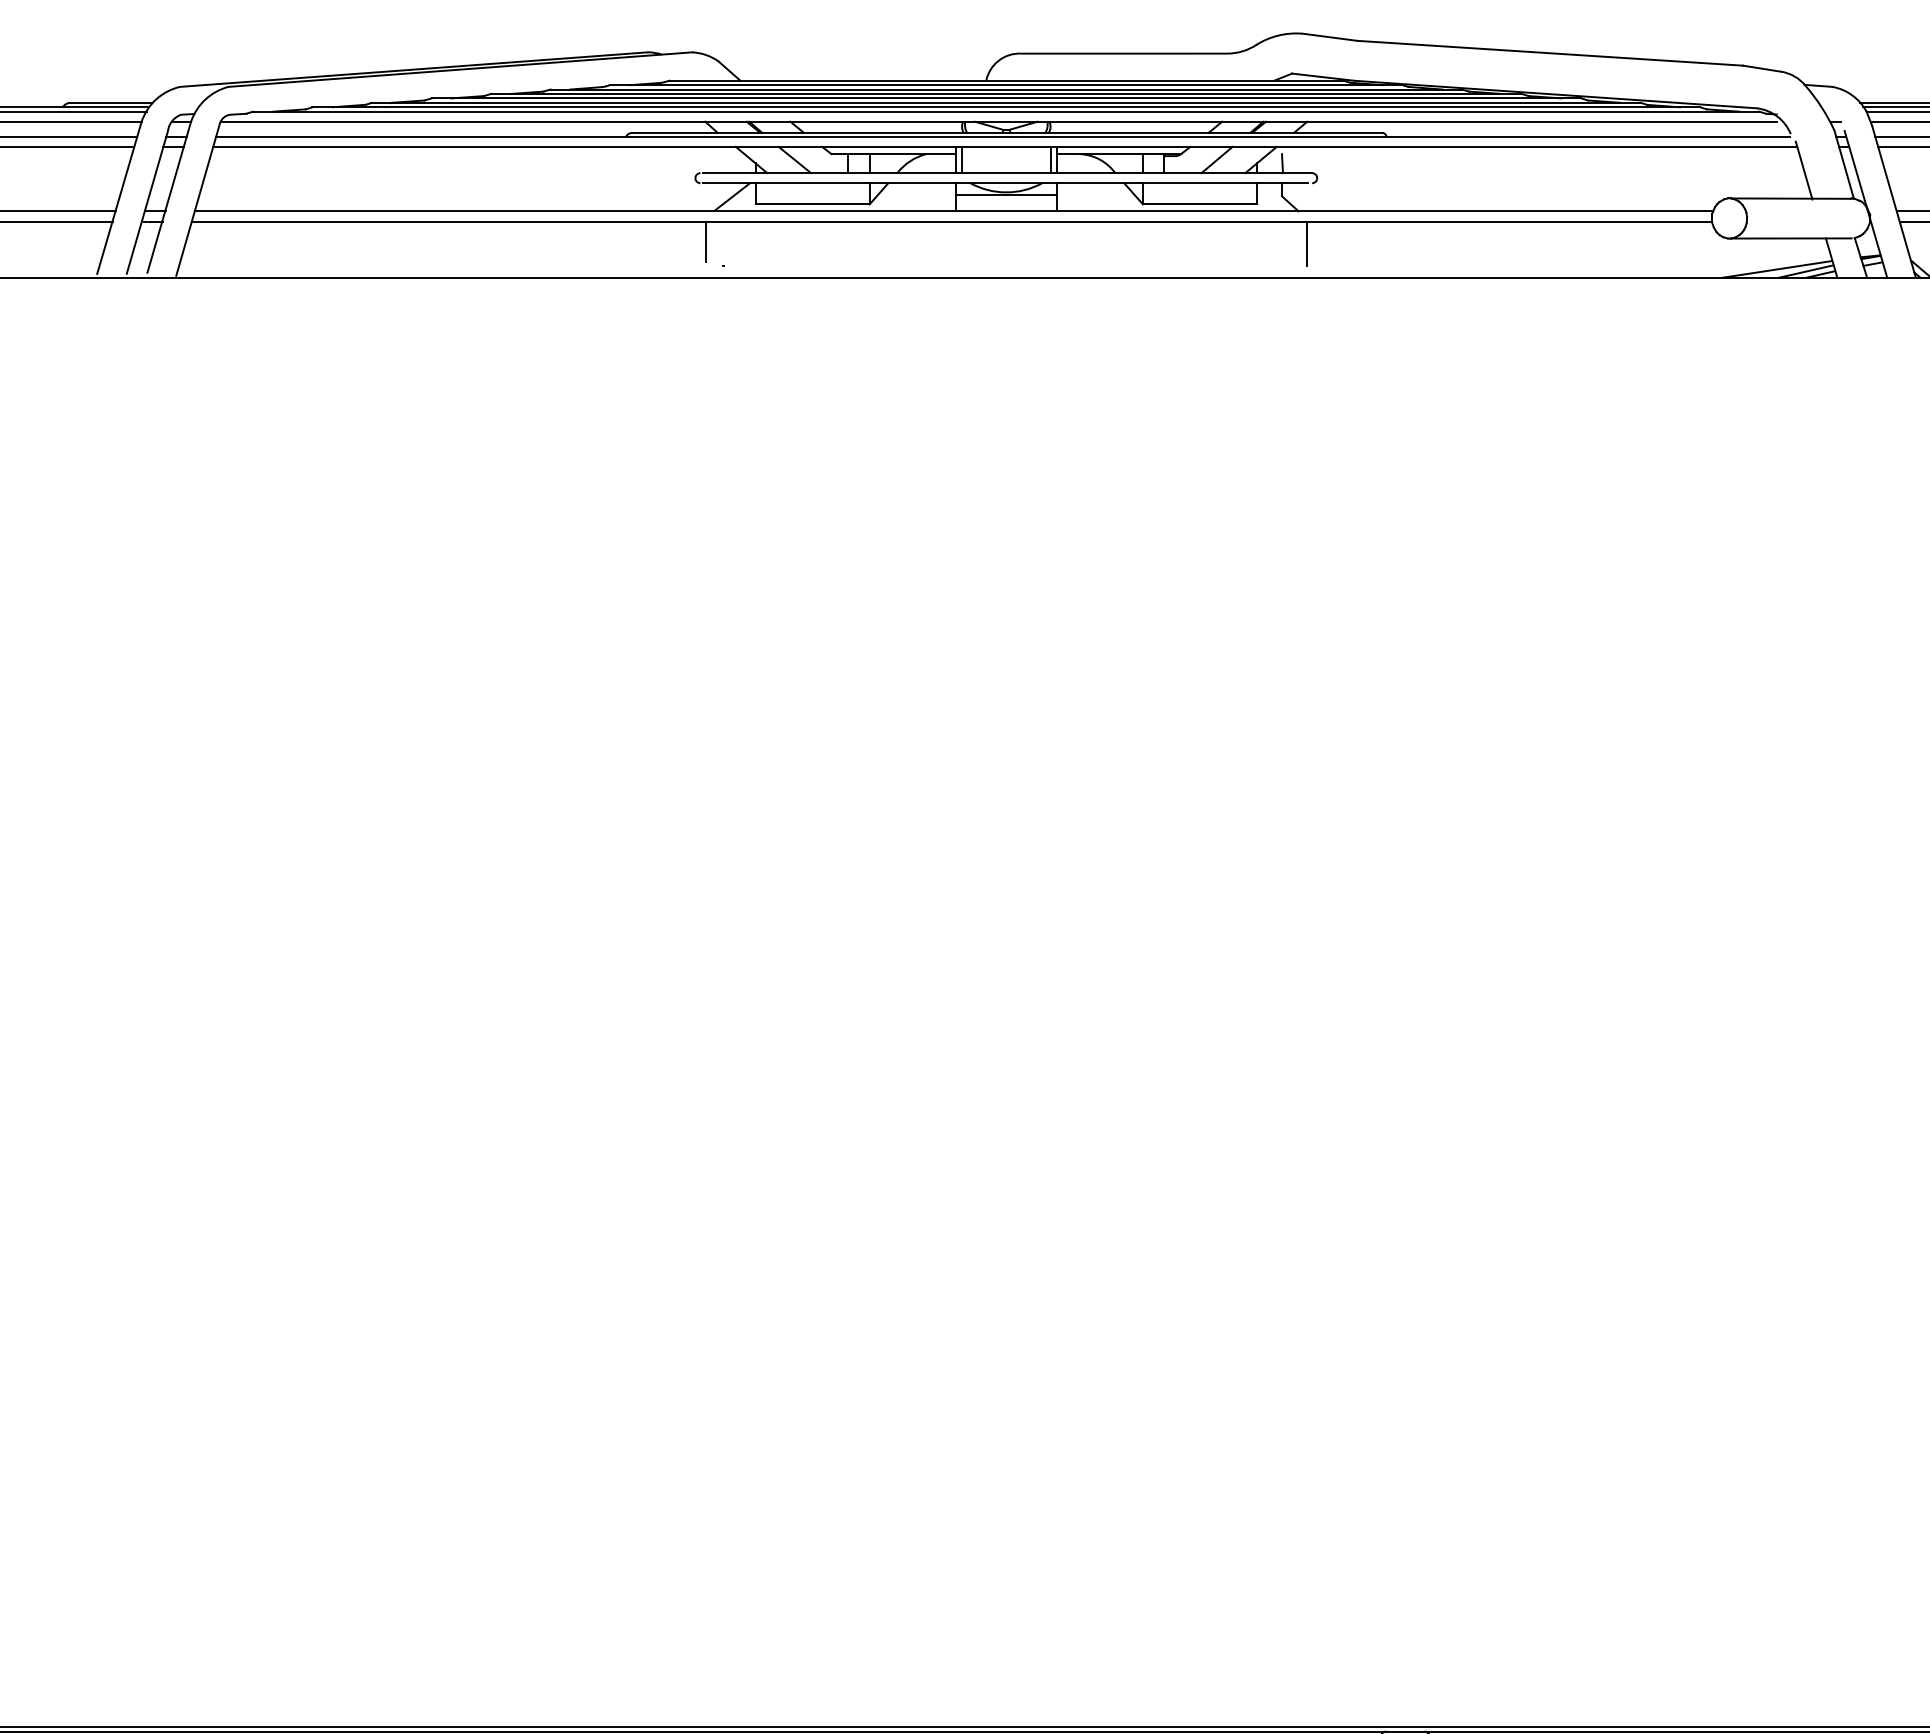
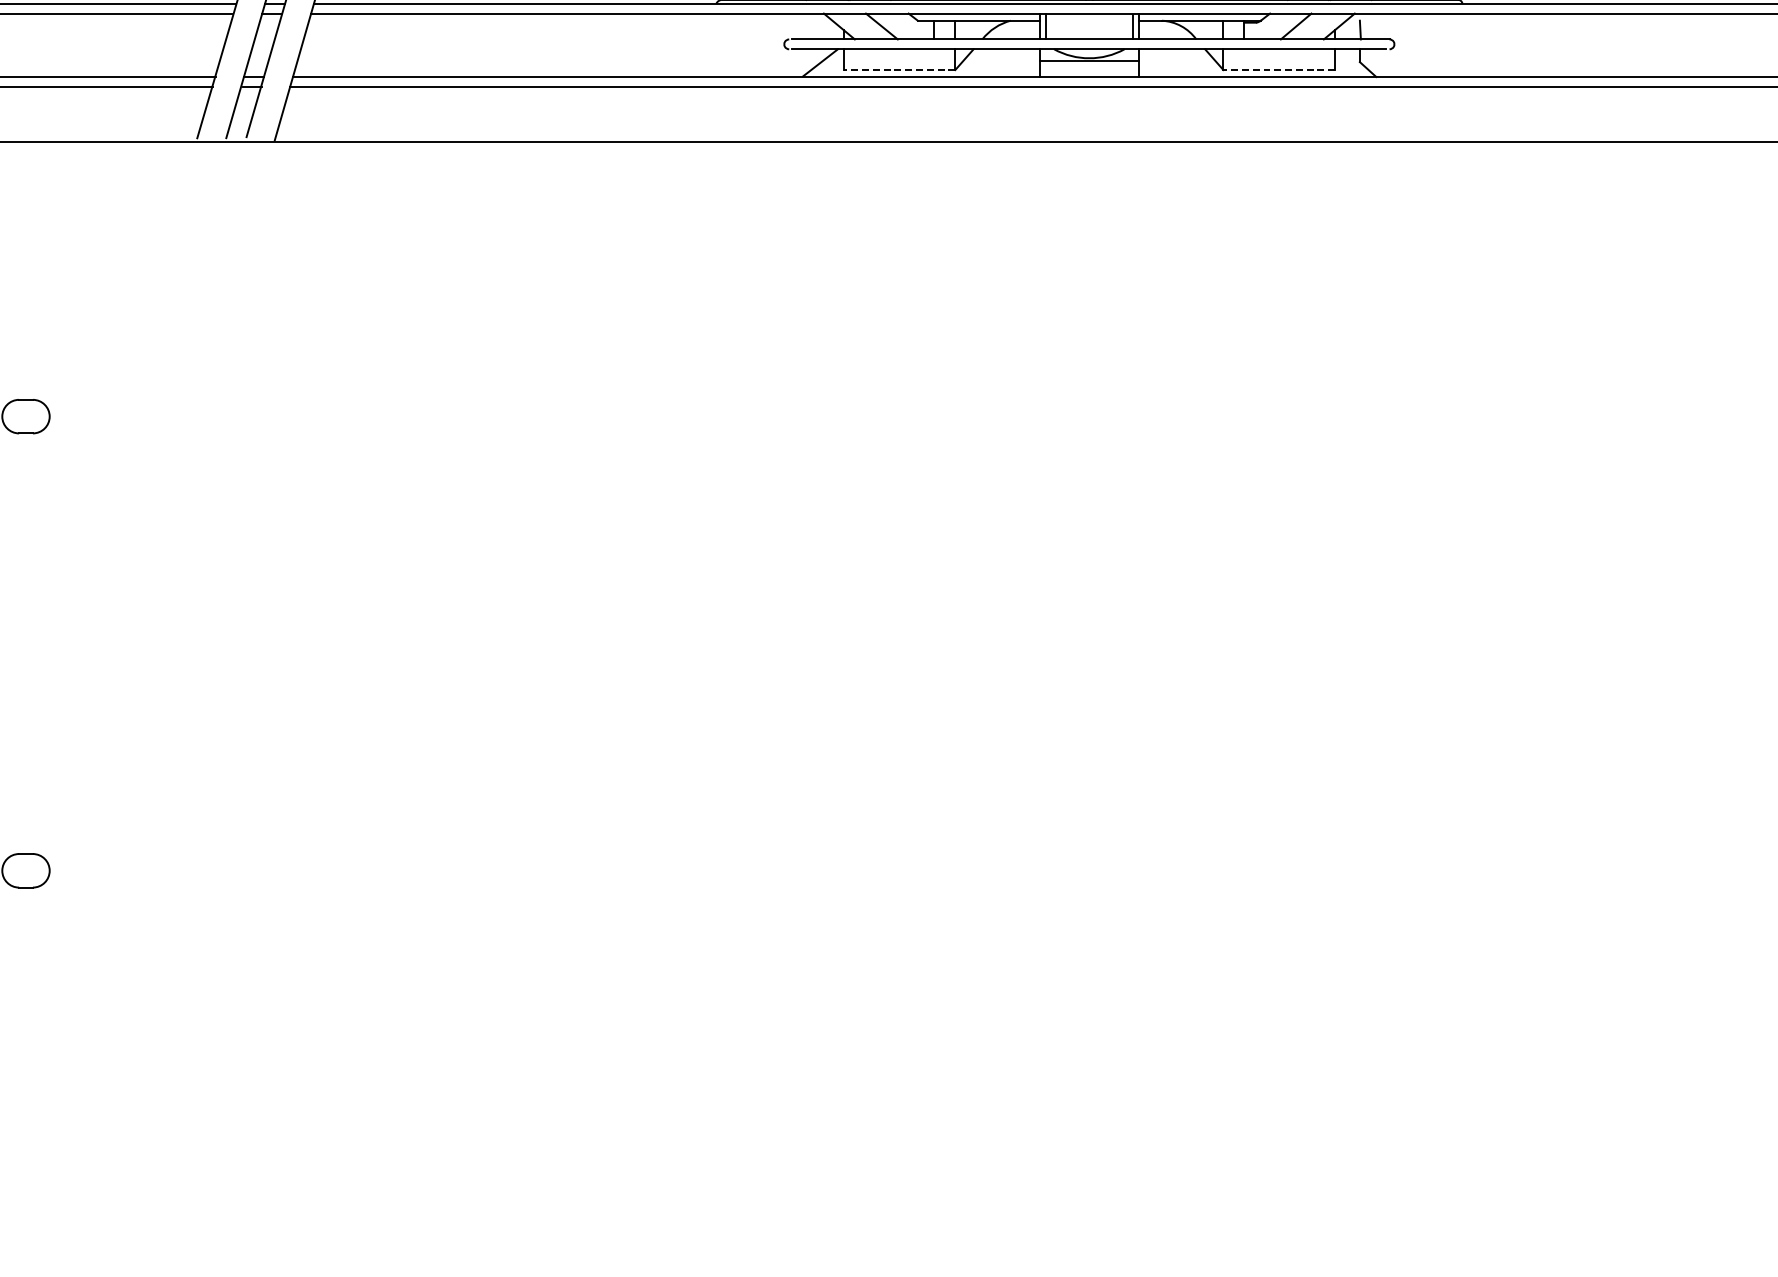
line: (812, 204) -> (899, 70), solid -> dashed
line: (1199, 204) -> (1278, 70), solid -> dashed
line: (706, 241) -> (795, 106), removed
line: (1306, 243) -> (1383, 108), removed

